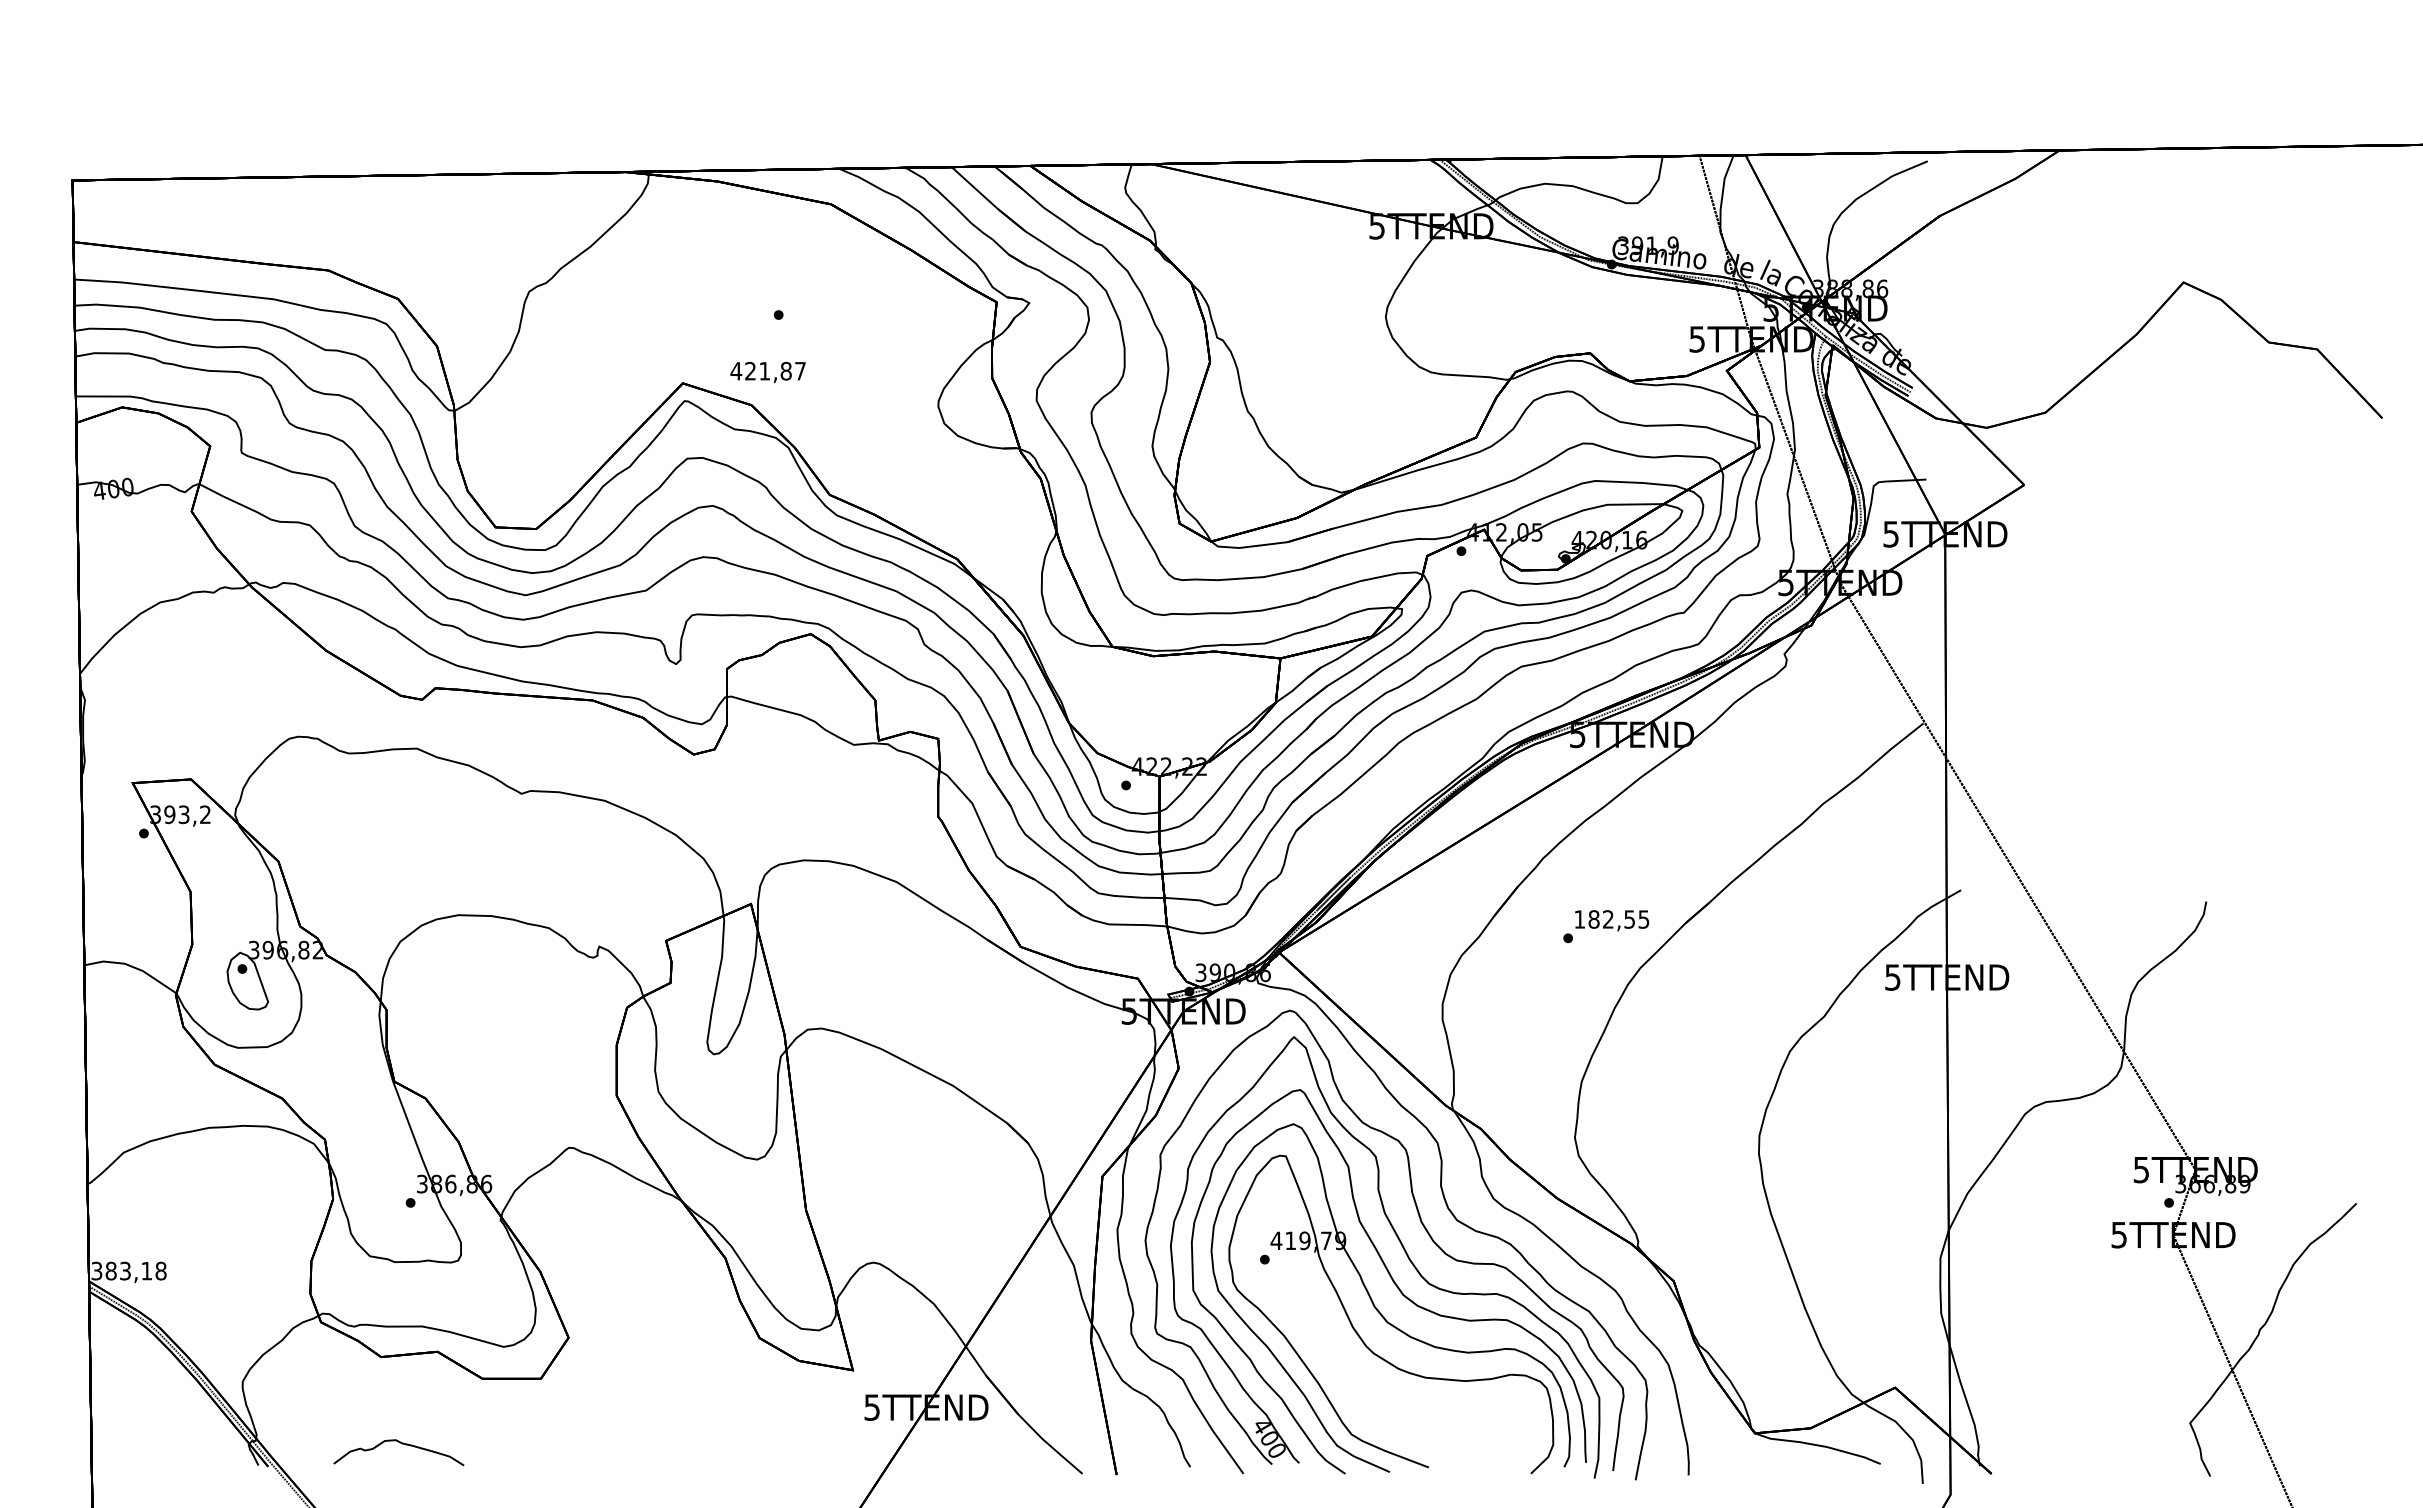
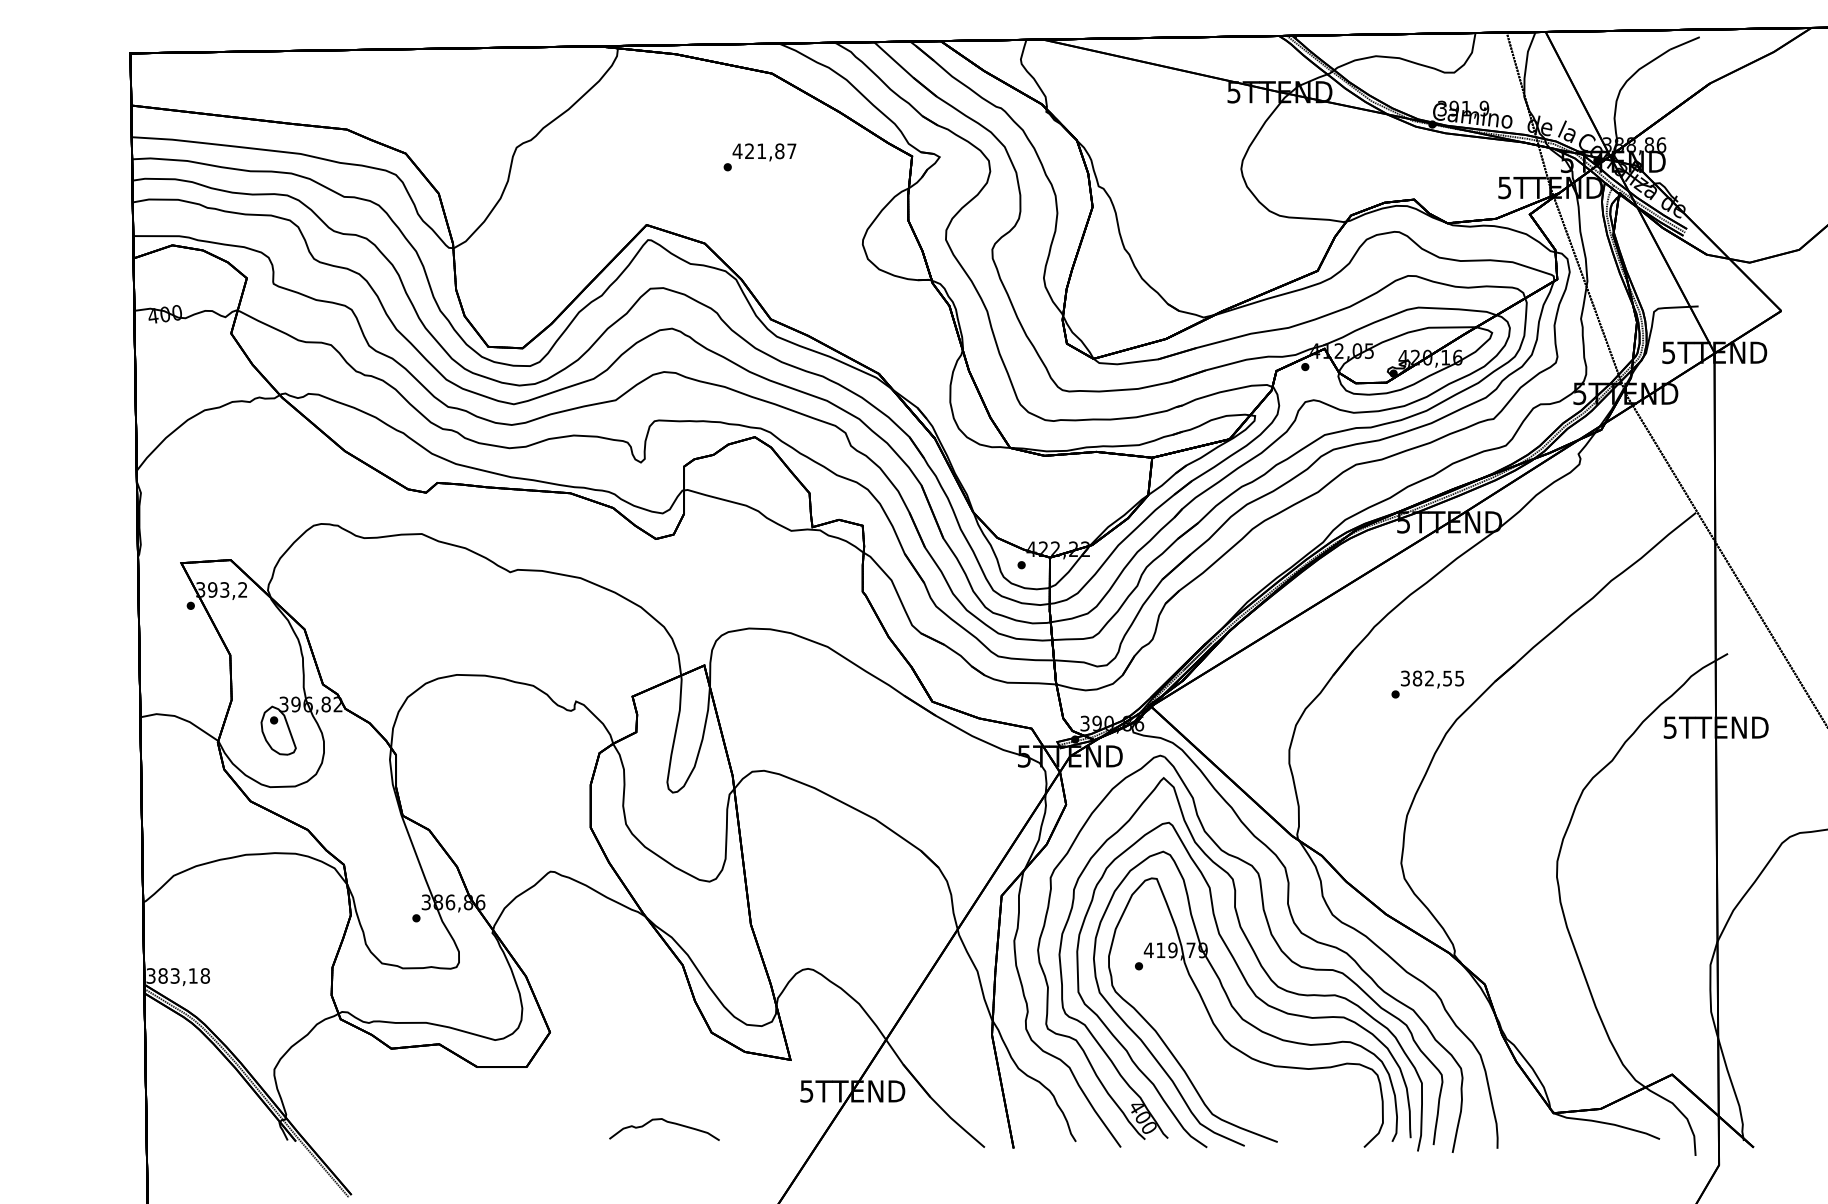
text: (767, 372) -> (763, 152), moved
text: (1579, 919) -> (1405, 678), 182,55 -> 382,55
curve: (401, 1444) -> (666, 1122), moved

